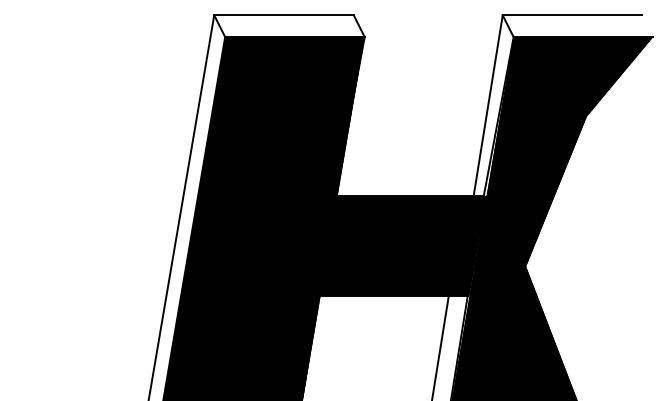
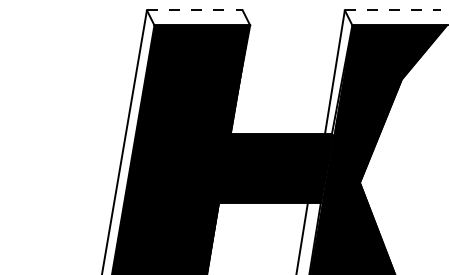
line: (283, 15) -> (194, 10), solid -> dashed
line: (572, 15) -> (392, 10), solid -> dashed

